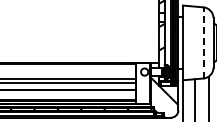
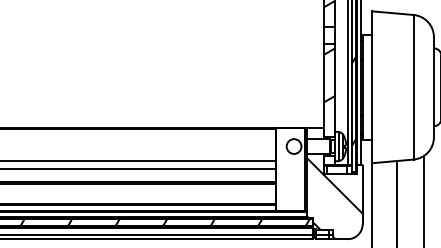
line: (203, 42) -> (413, 86), dashed -> solid

